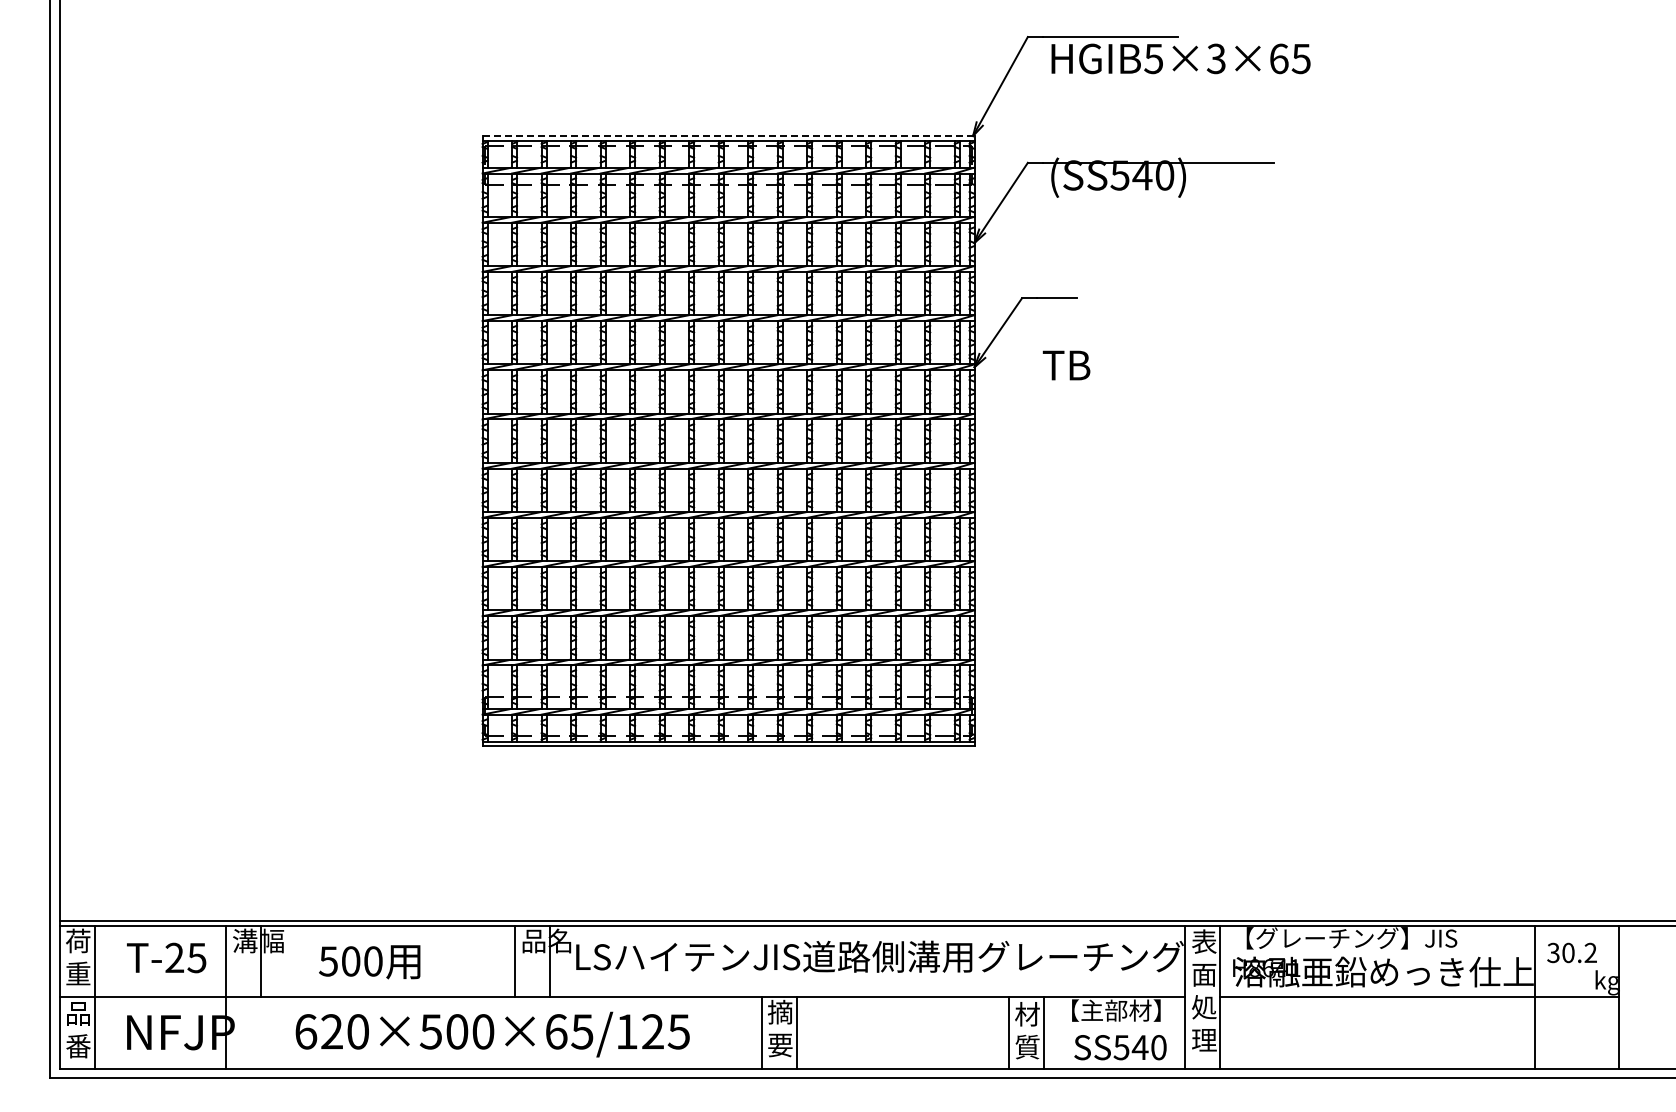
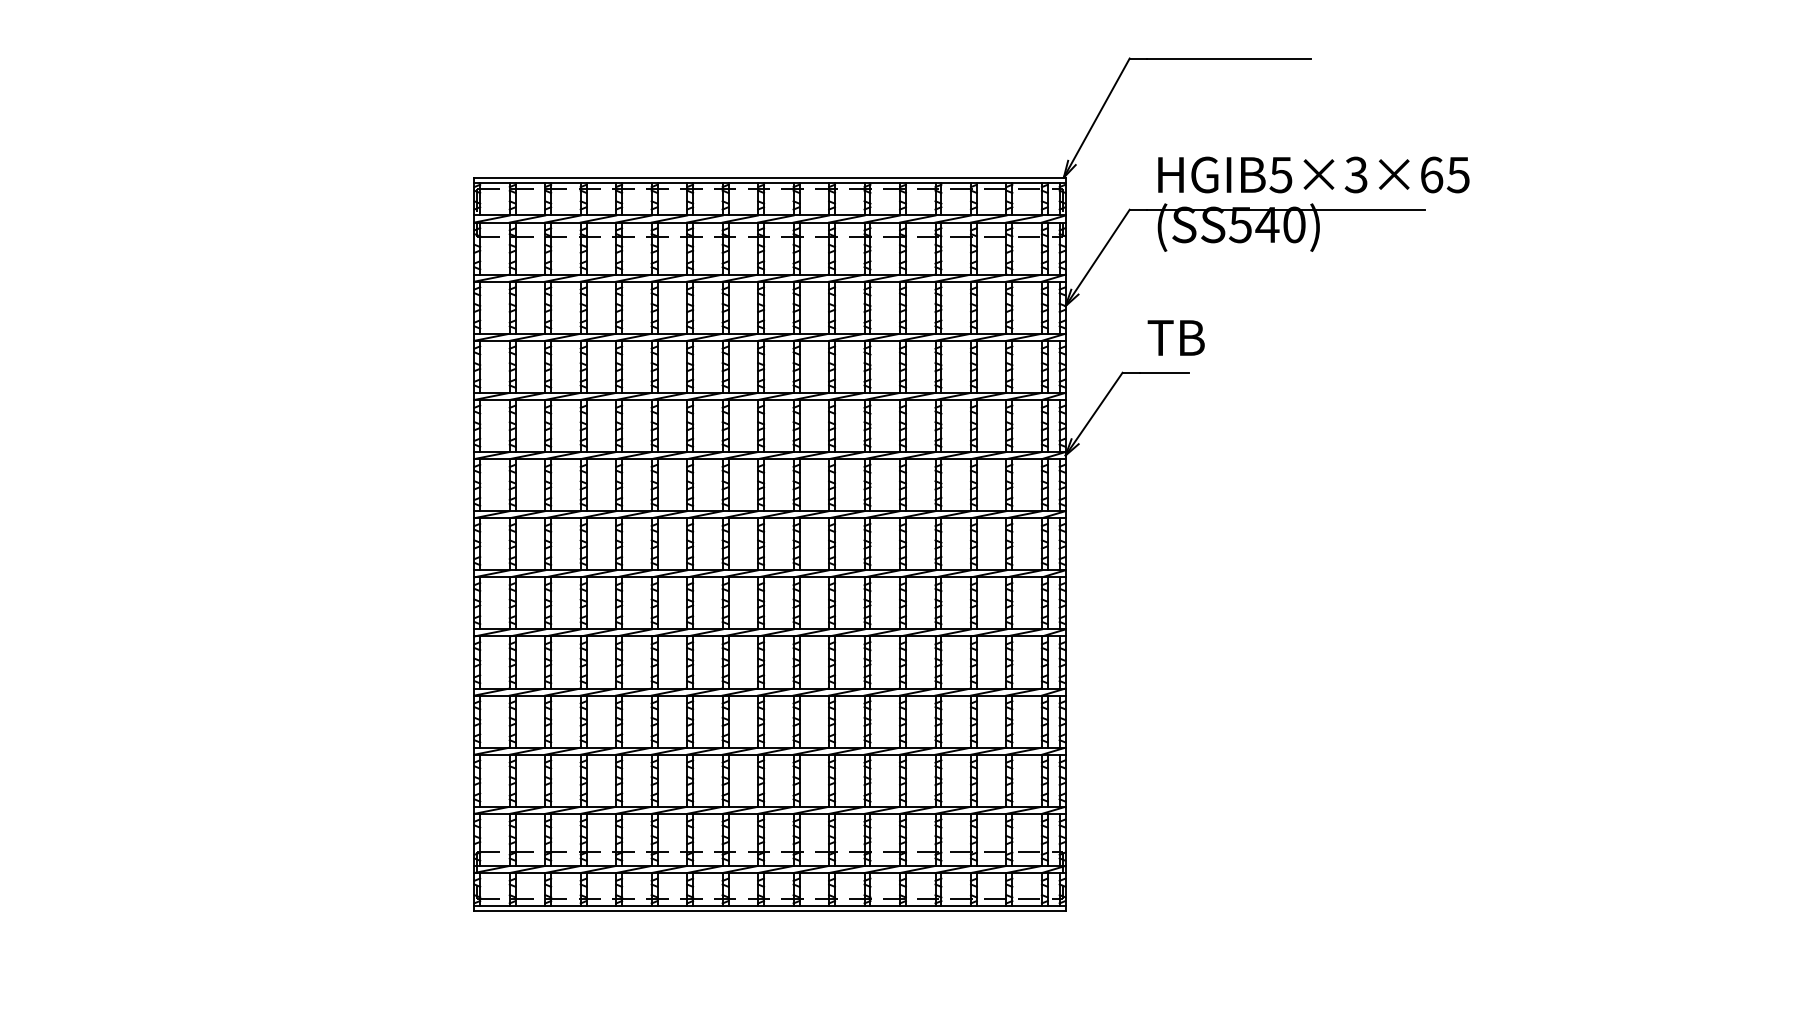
text: (1180, 58) -> (1313, 174), moved
line: (728, 136) -> (769, 178), dashed -> solid
text: (1066, 365) -> (1176, 337), moved

